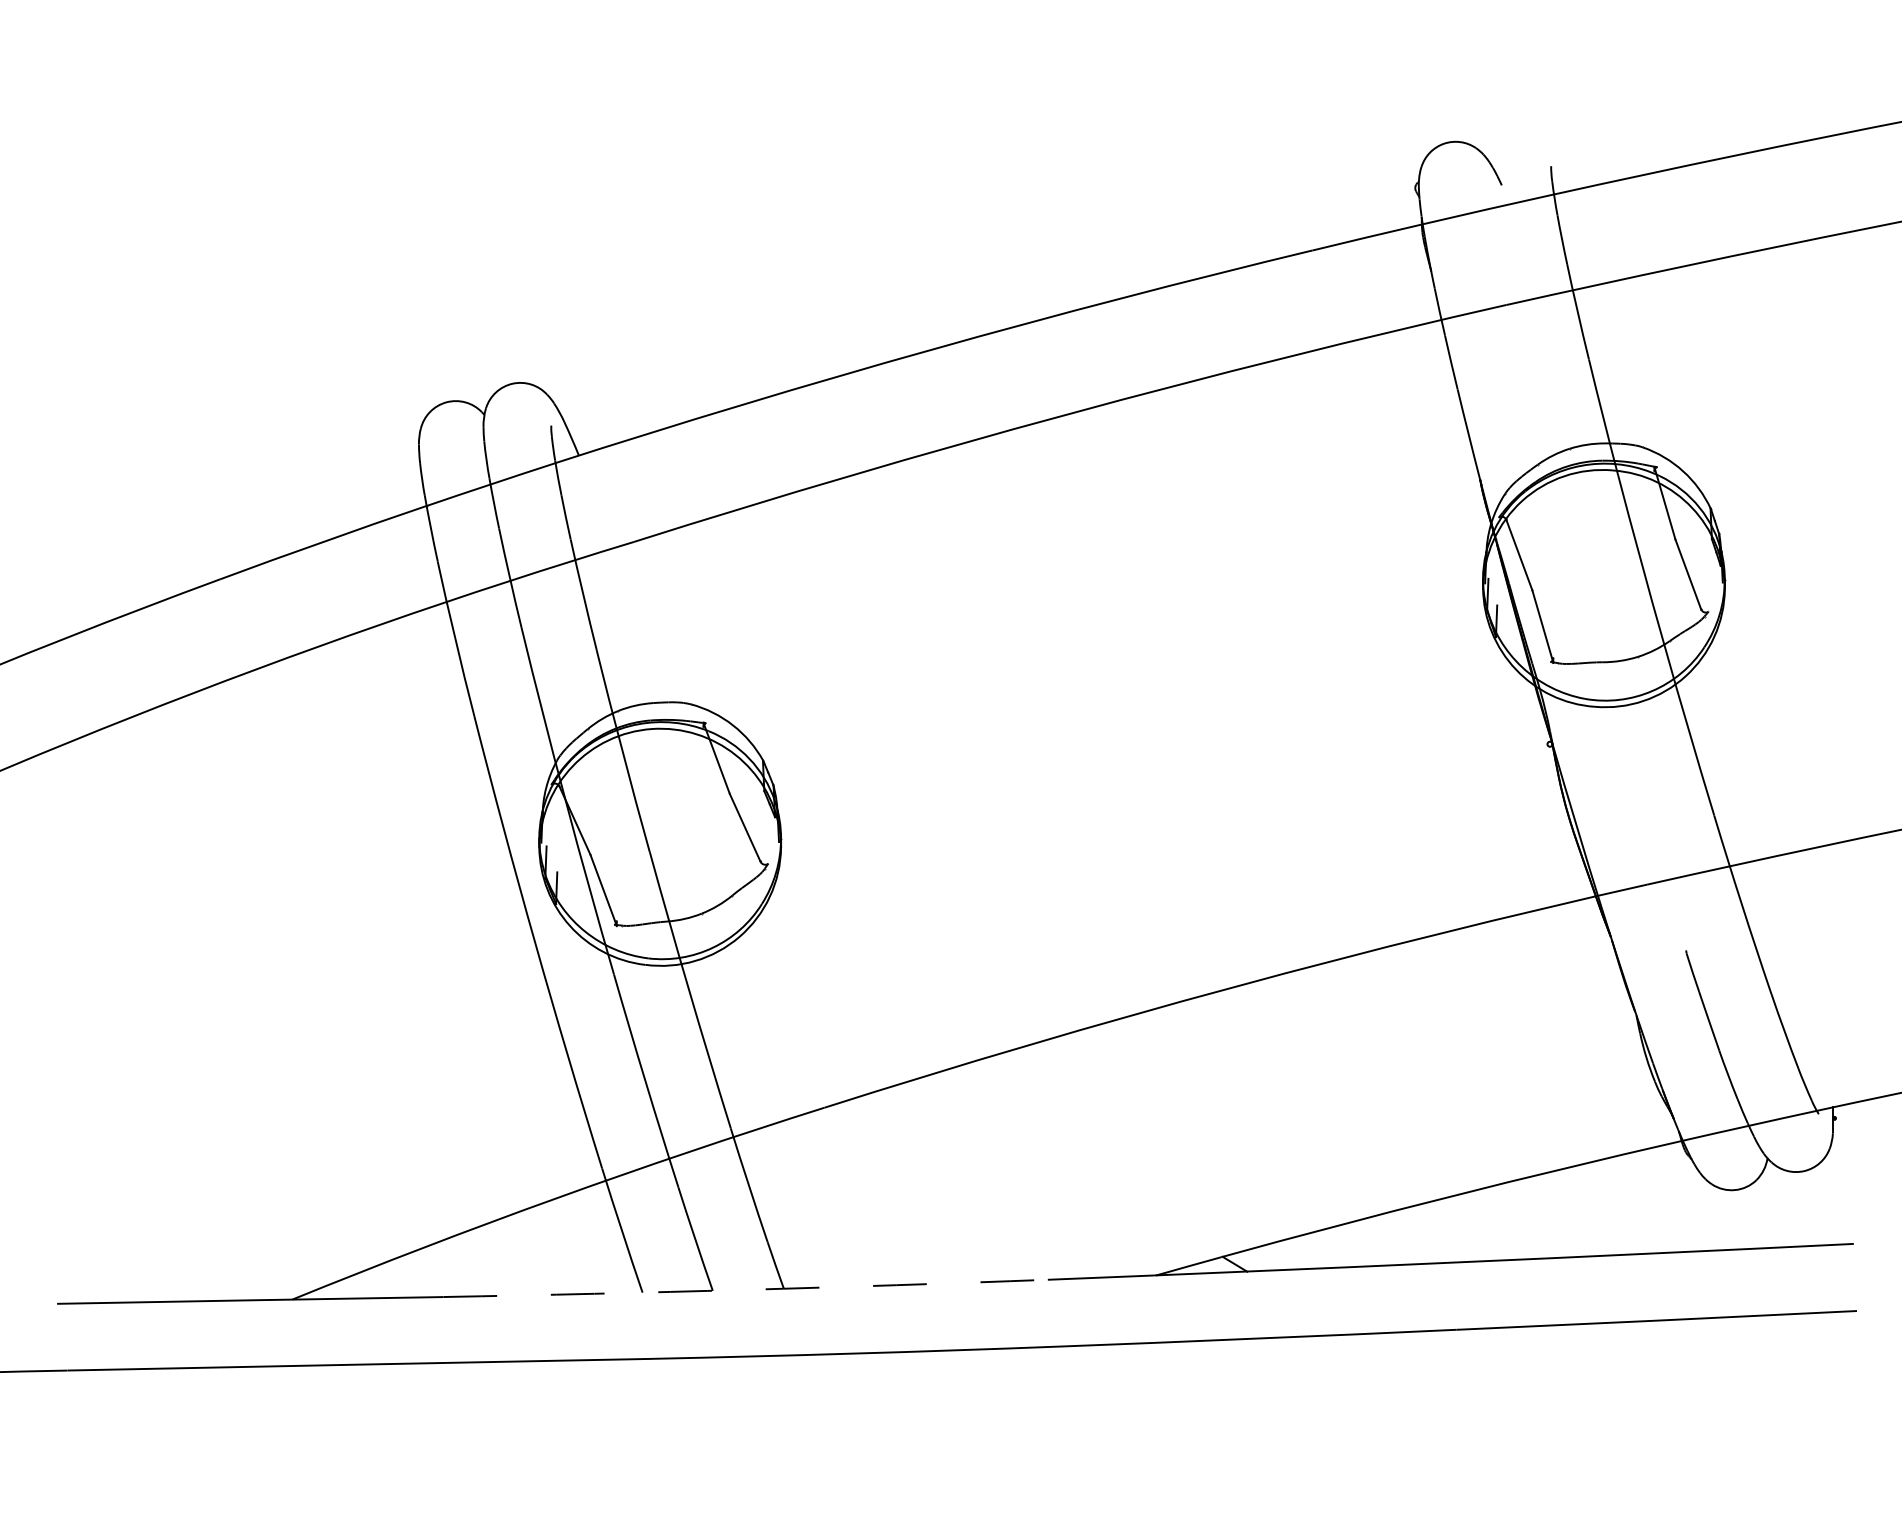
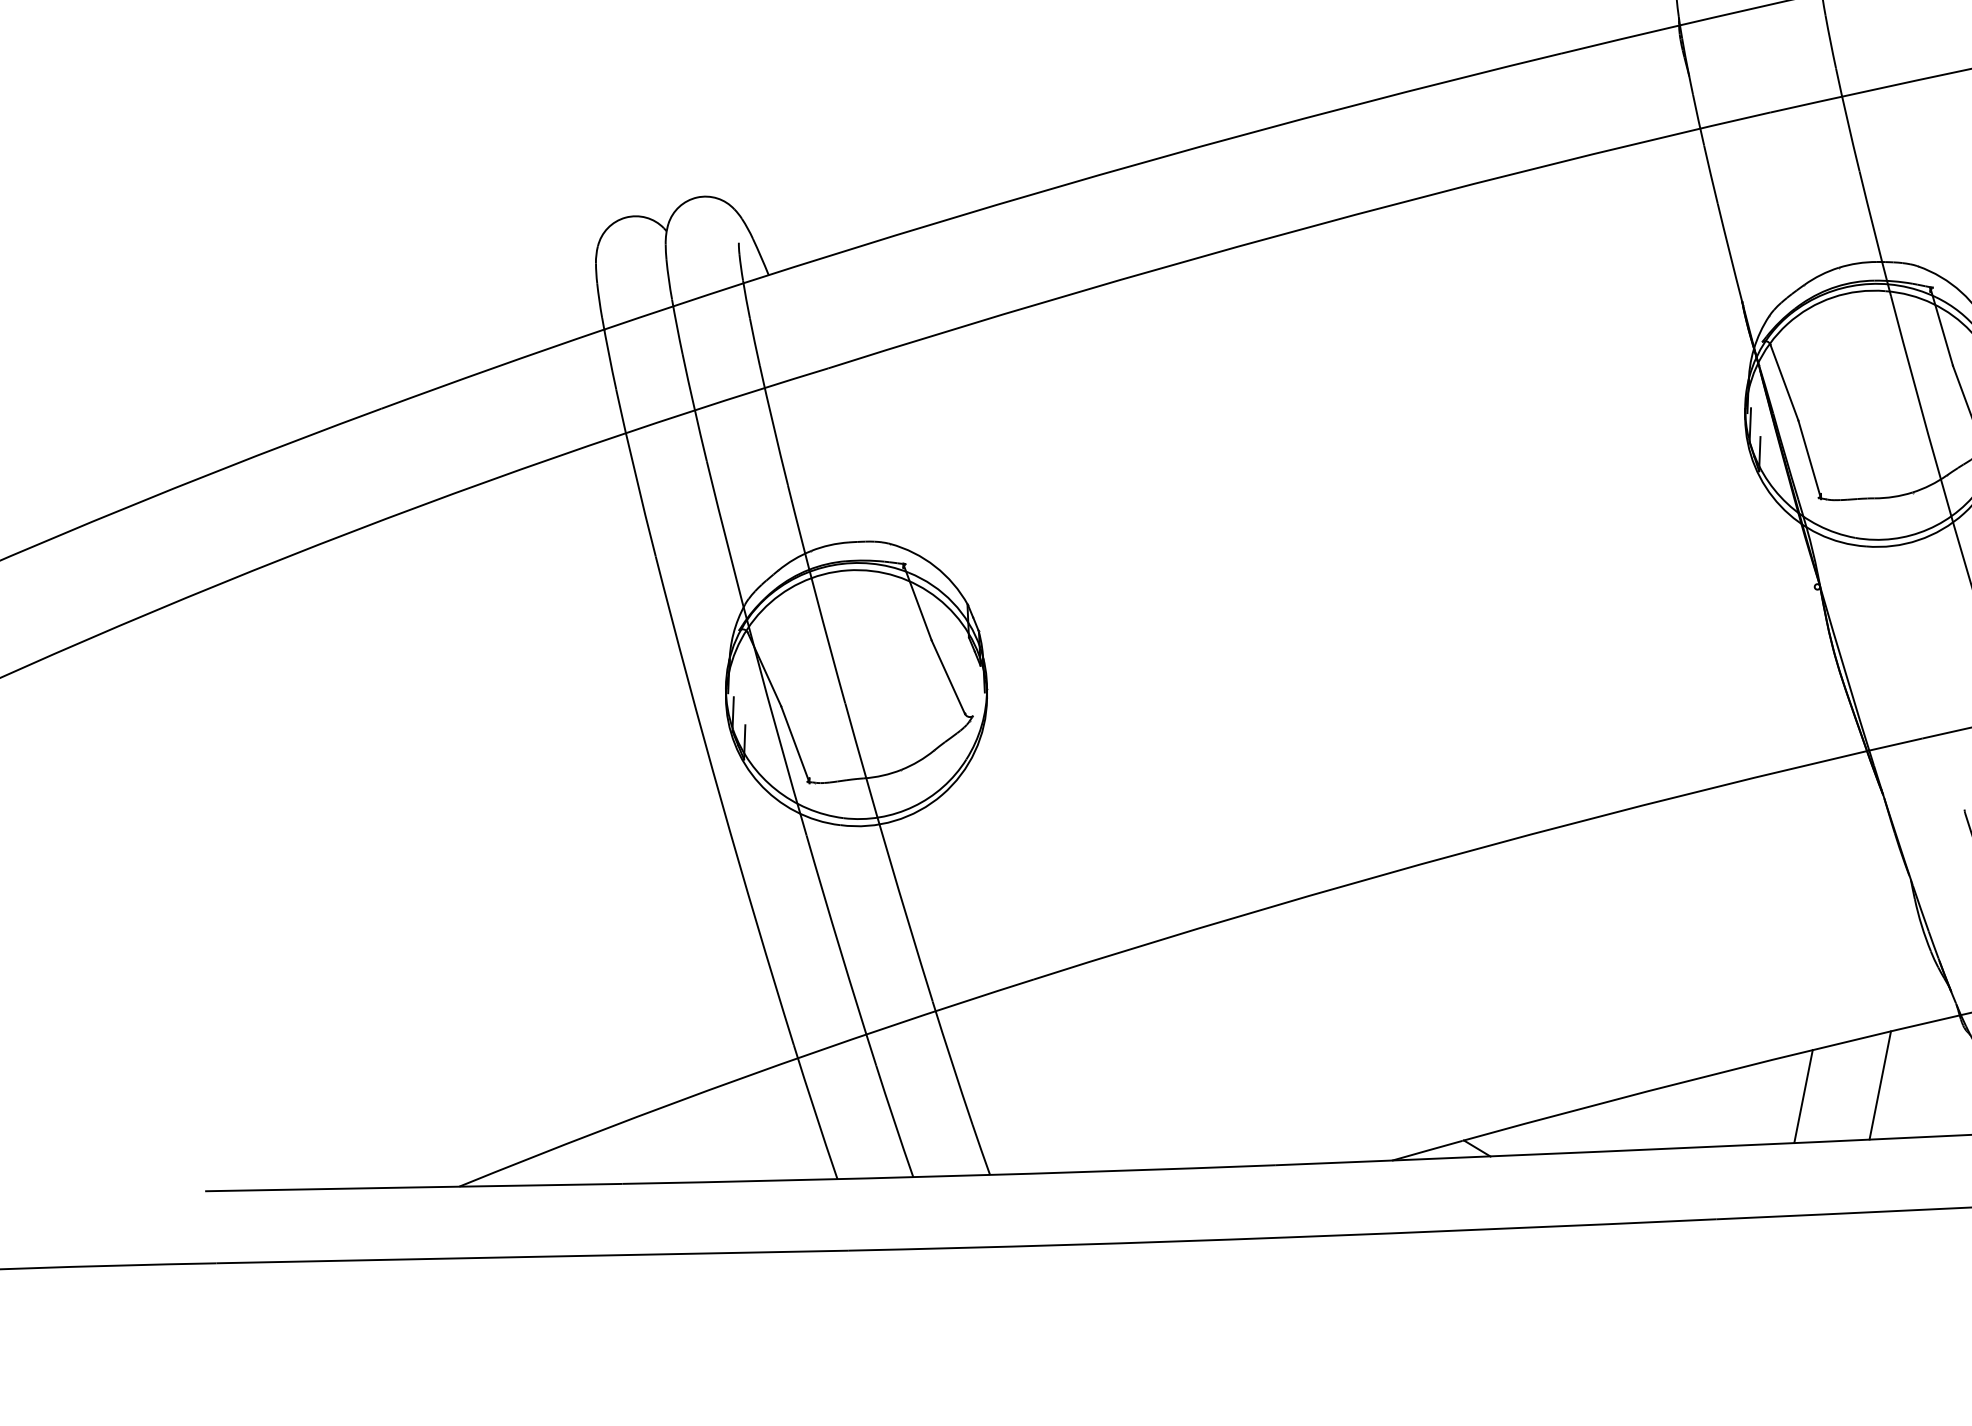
line: (1608, 1205) -> (1880, 1085), added
line: (1536, 1216) -> (1802, 1096), added
arc: (745, 1289) -> (948, 1175), dashed -> solid

